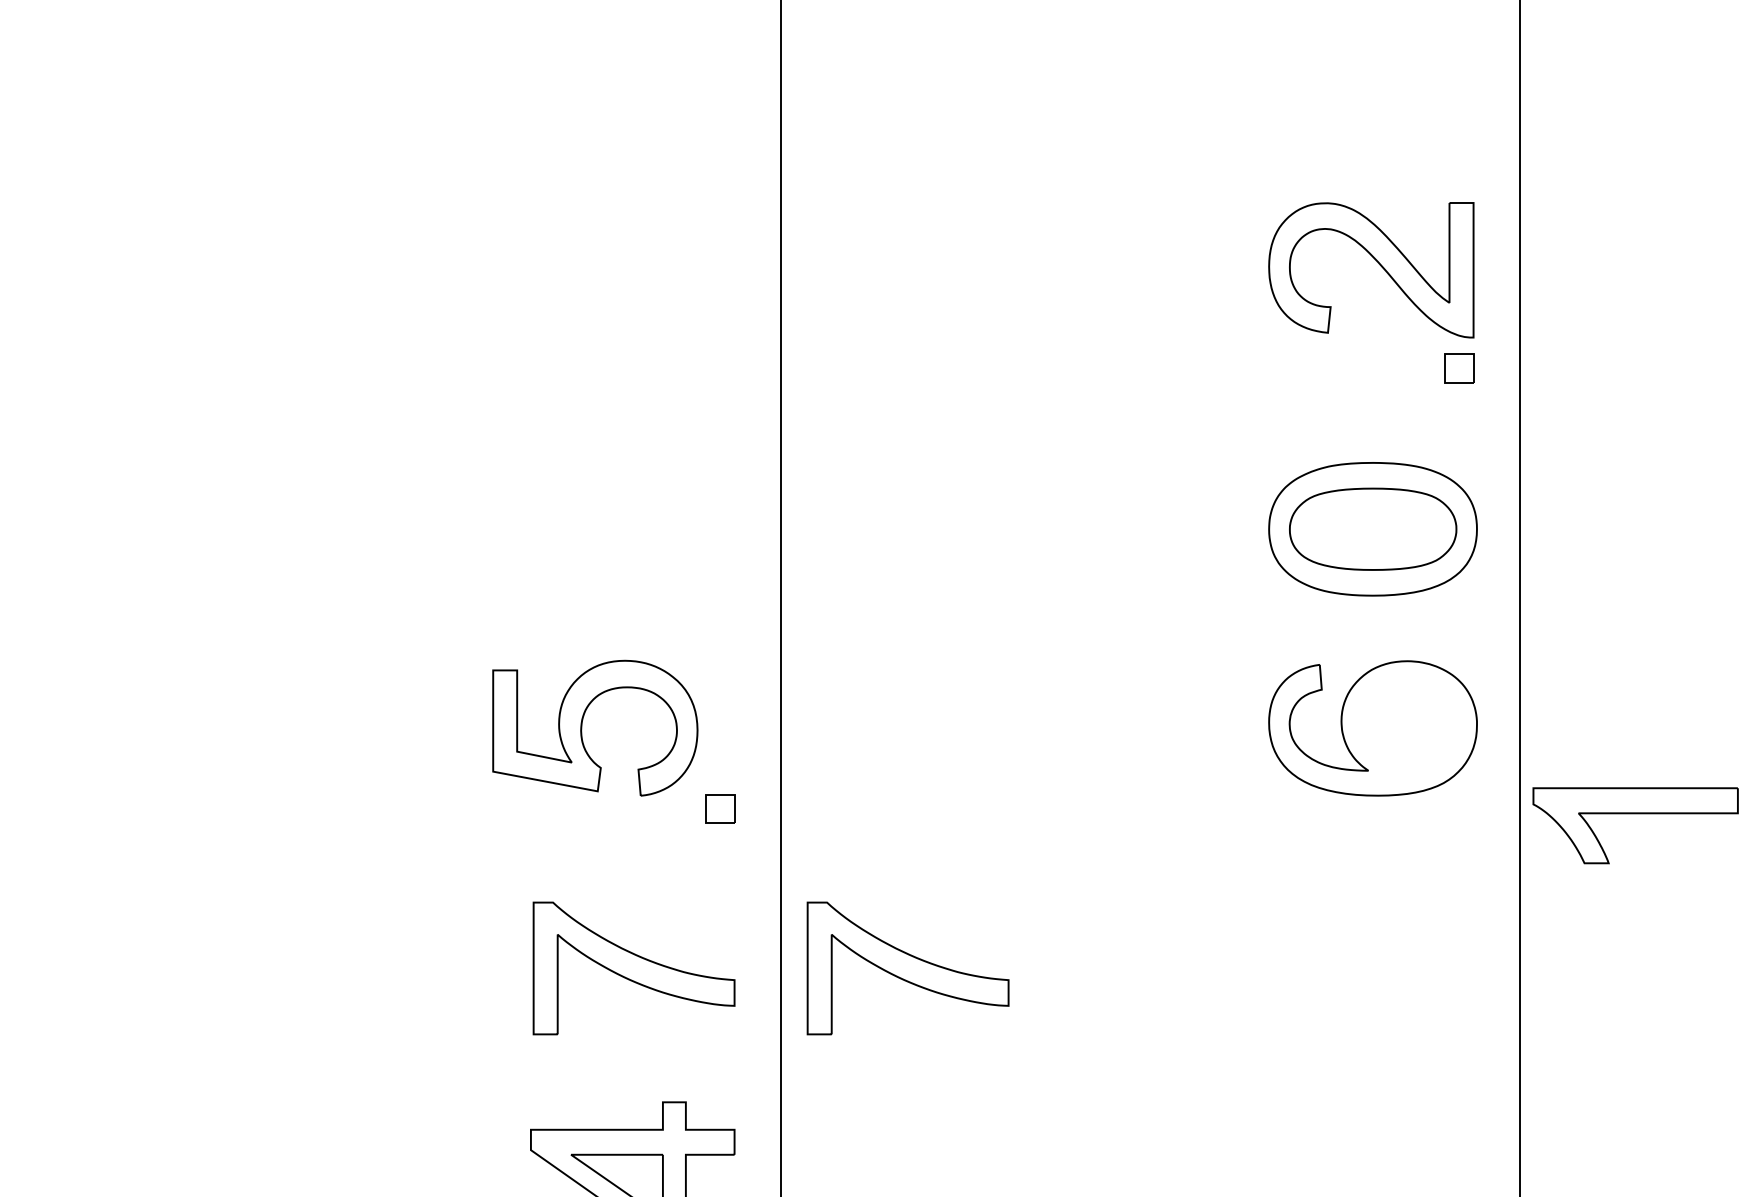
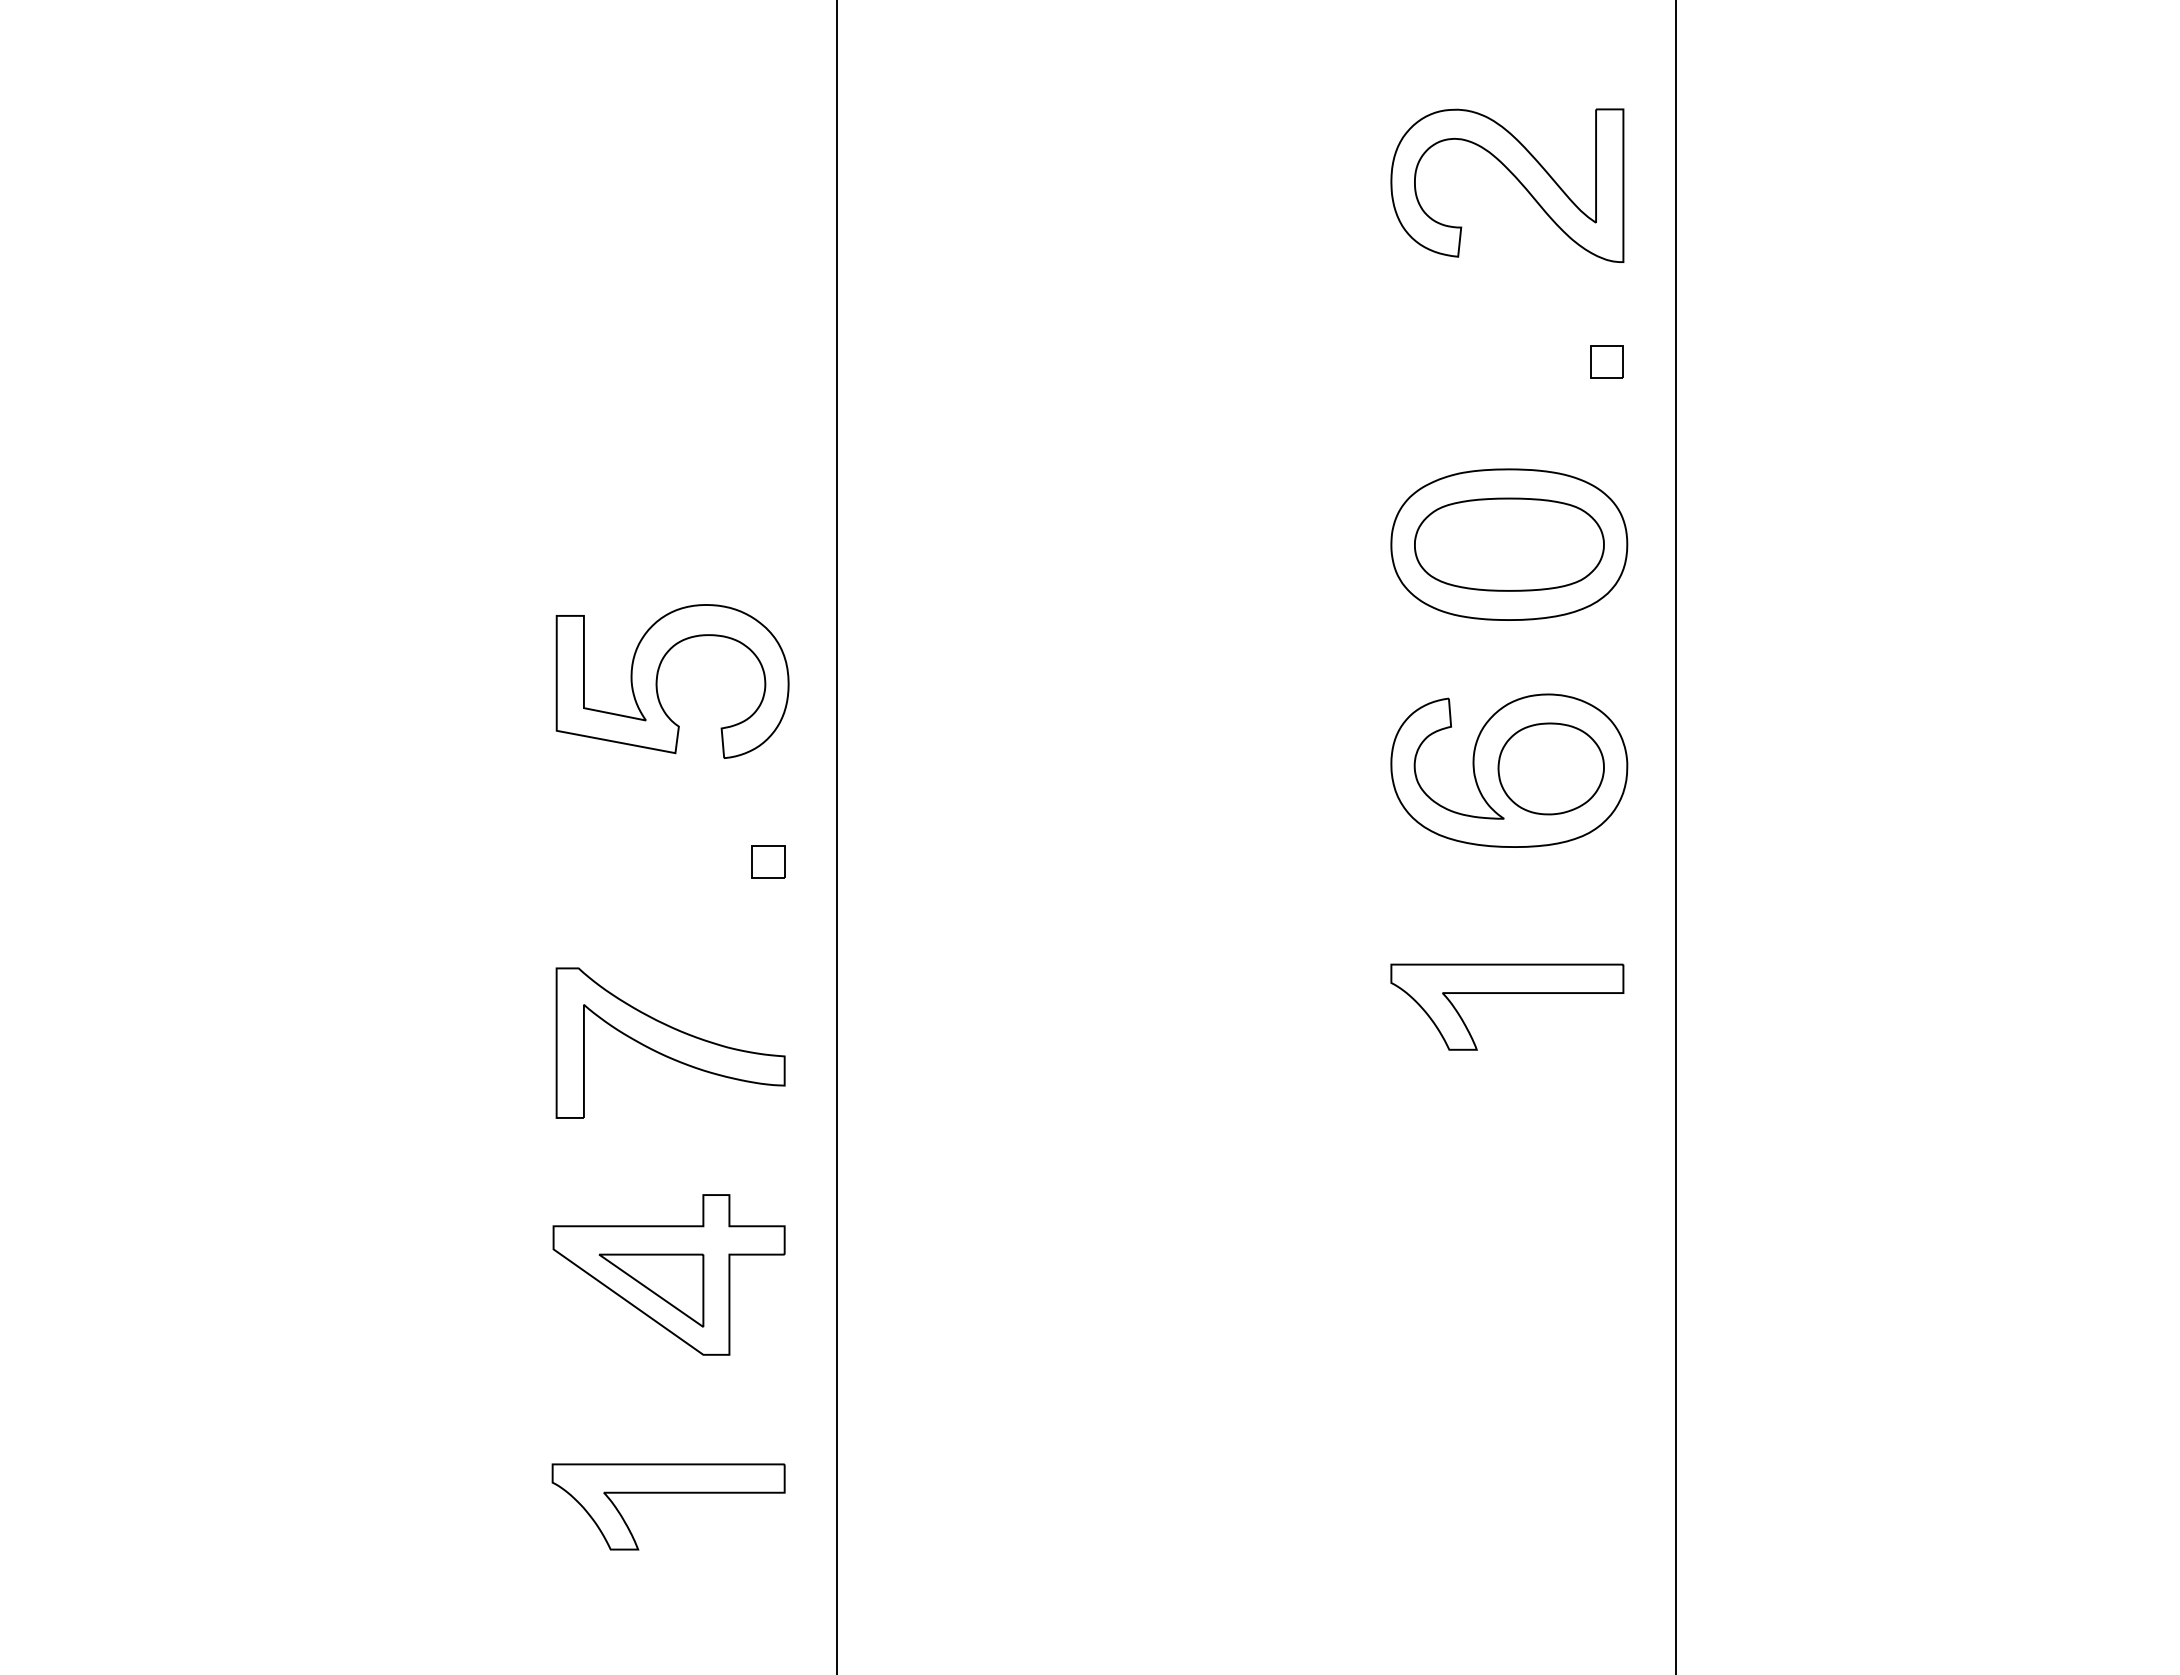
part: (1377, 262) -> (1514, 177), moved
part: (1409, 726) -> (1550, 768), added
part: (581, 728) -> (657, 681), moved
part: (1635, 813) -> (1507, 993), moved
part: (907, 967) -> (981, 1042), removed

